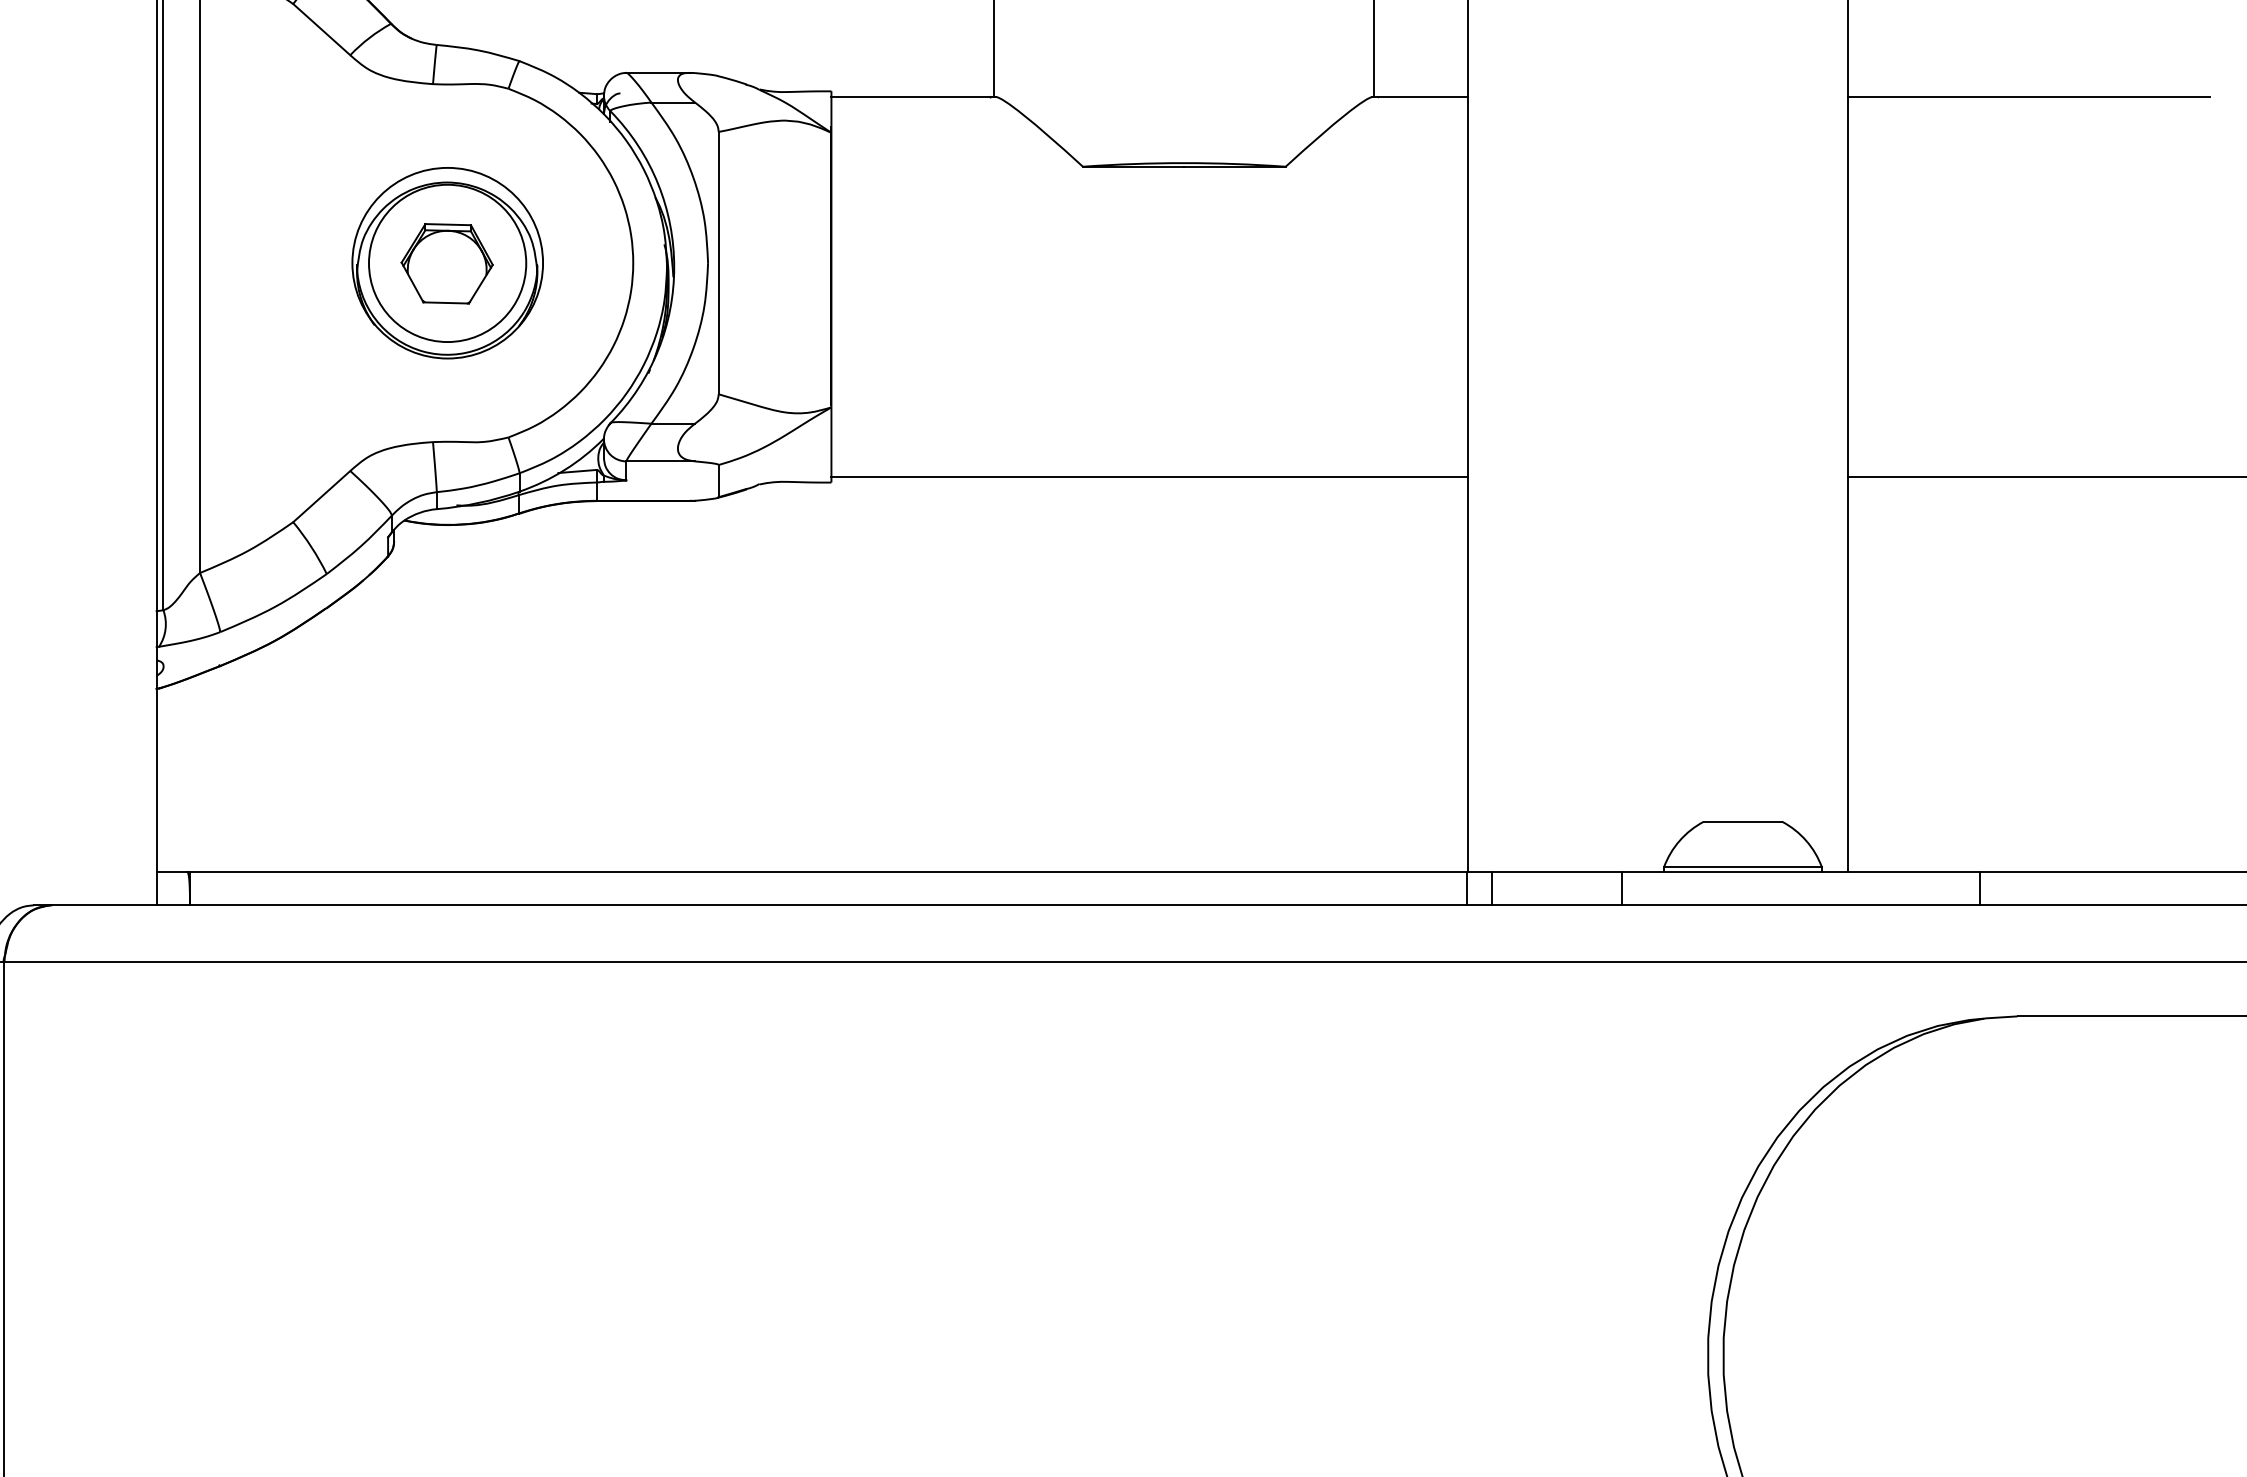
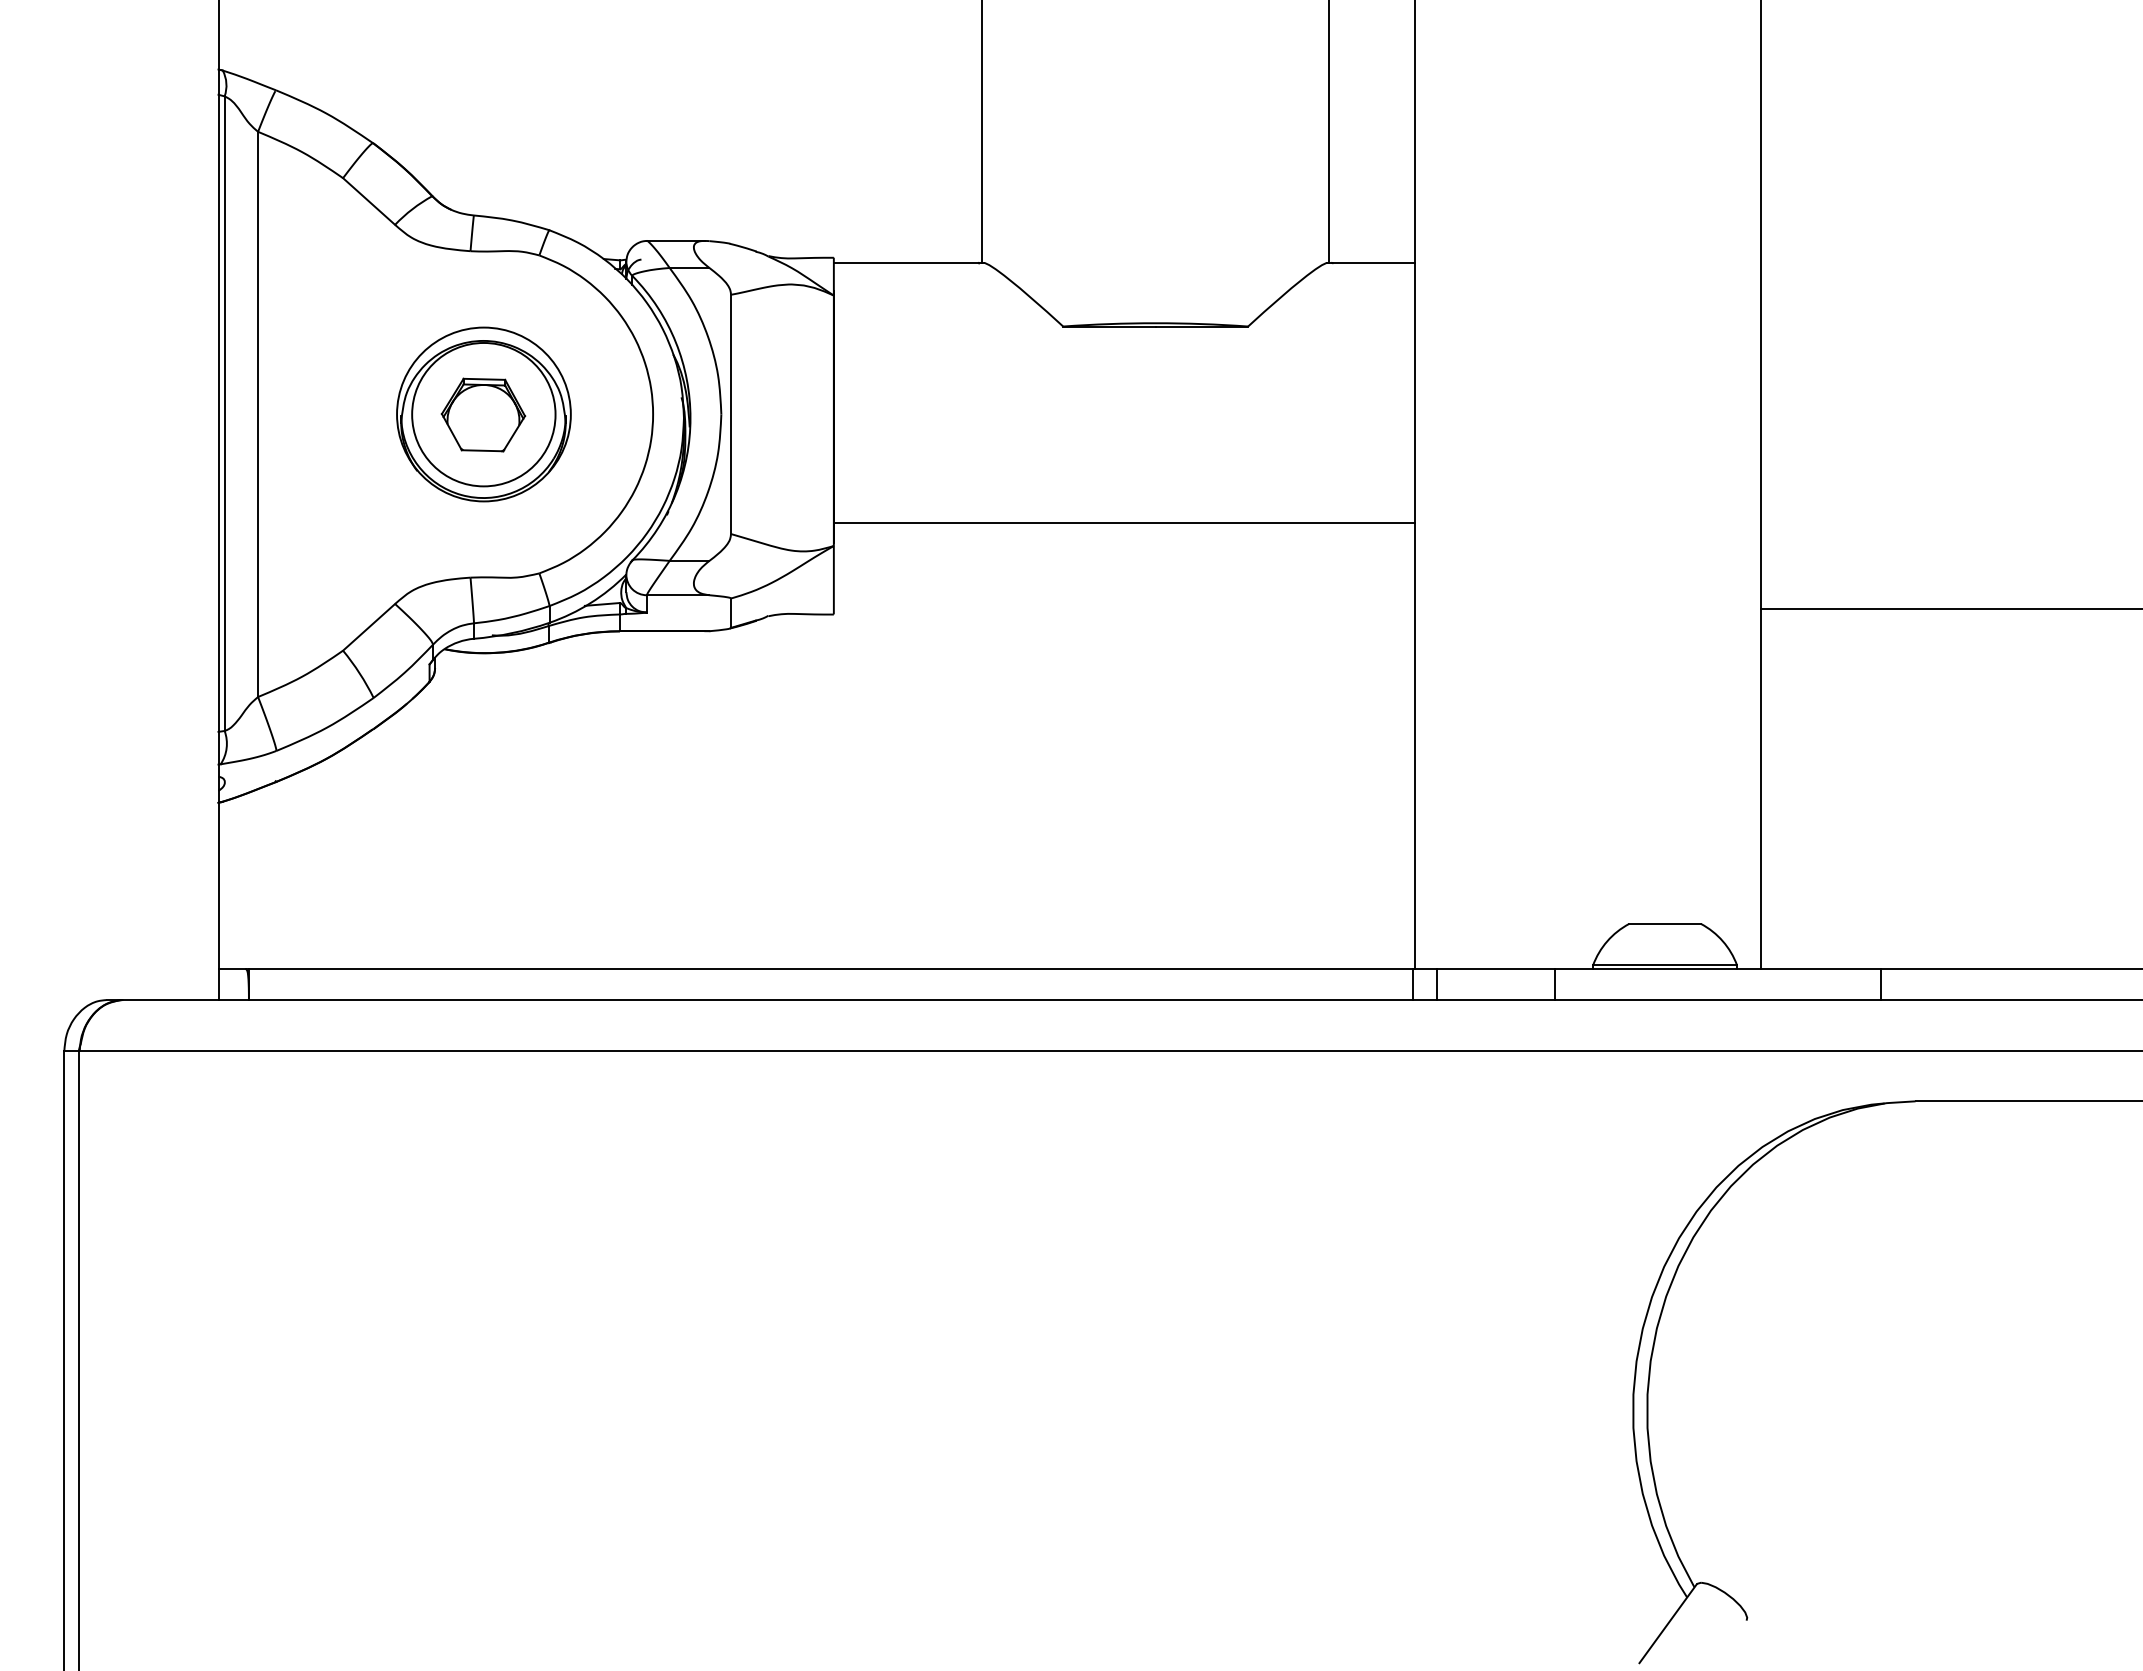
line: (2029, 96) -> (1926, 262), removed
line: (1149, 477) -> (1123, 523), moved

